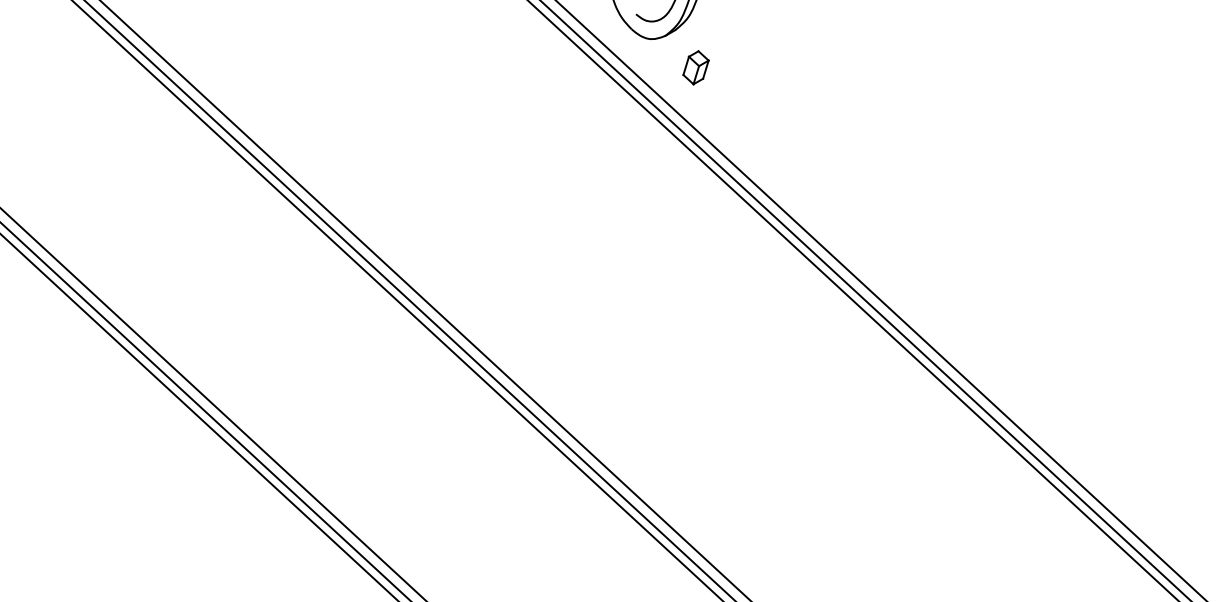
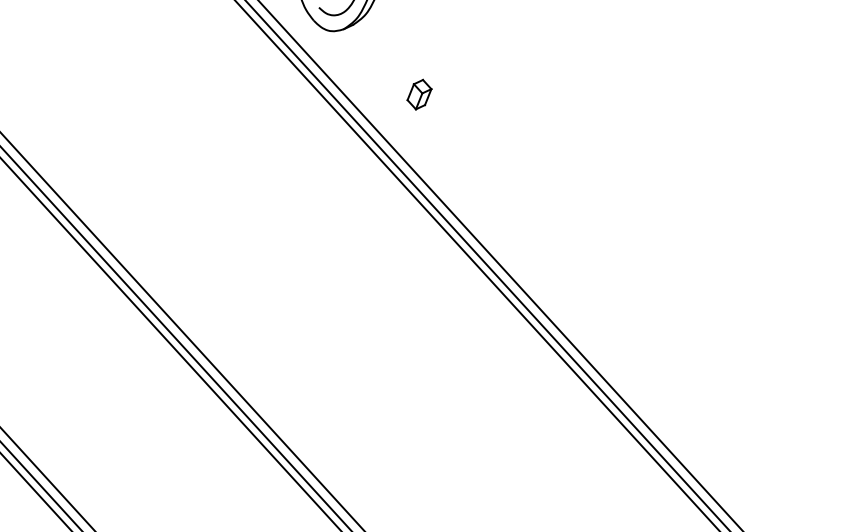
part: (695, 67) -> (419, 94), moved

